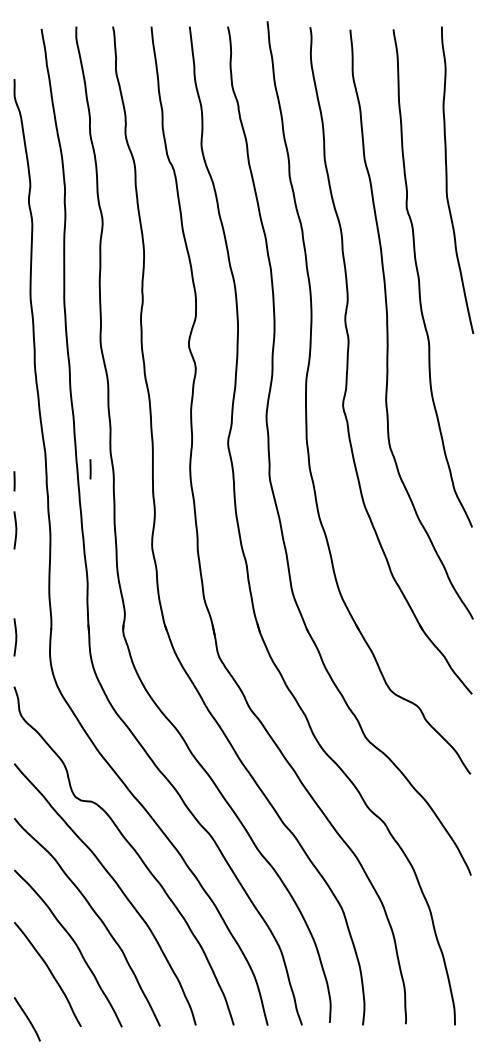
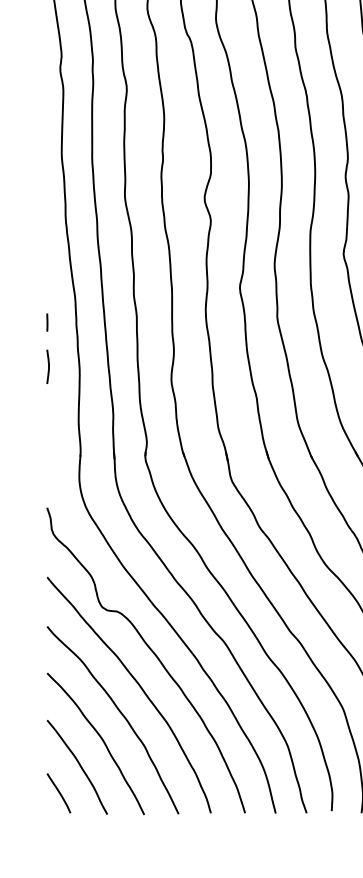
line: (90, 469) -> (115, 311), removed
curve: (15, 637) -> (48, 463), removed
curve: (27, 1019) -> (59, 793), moved

